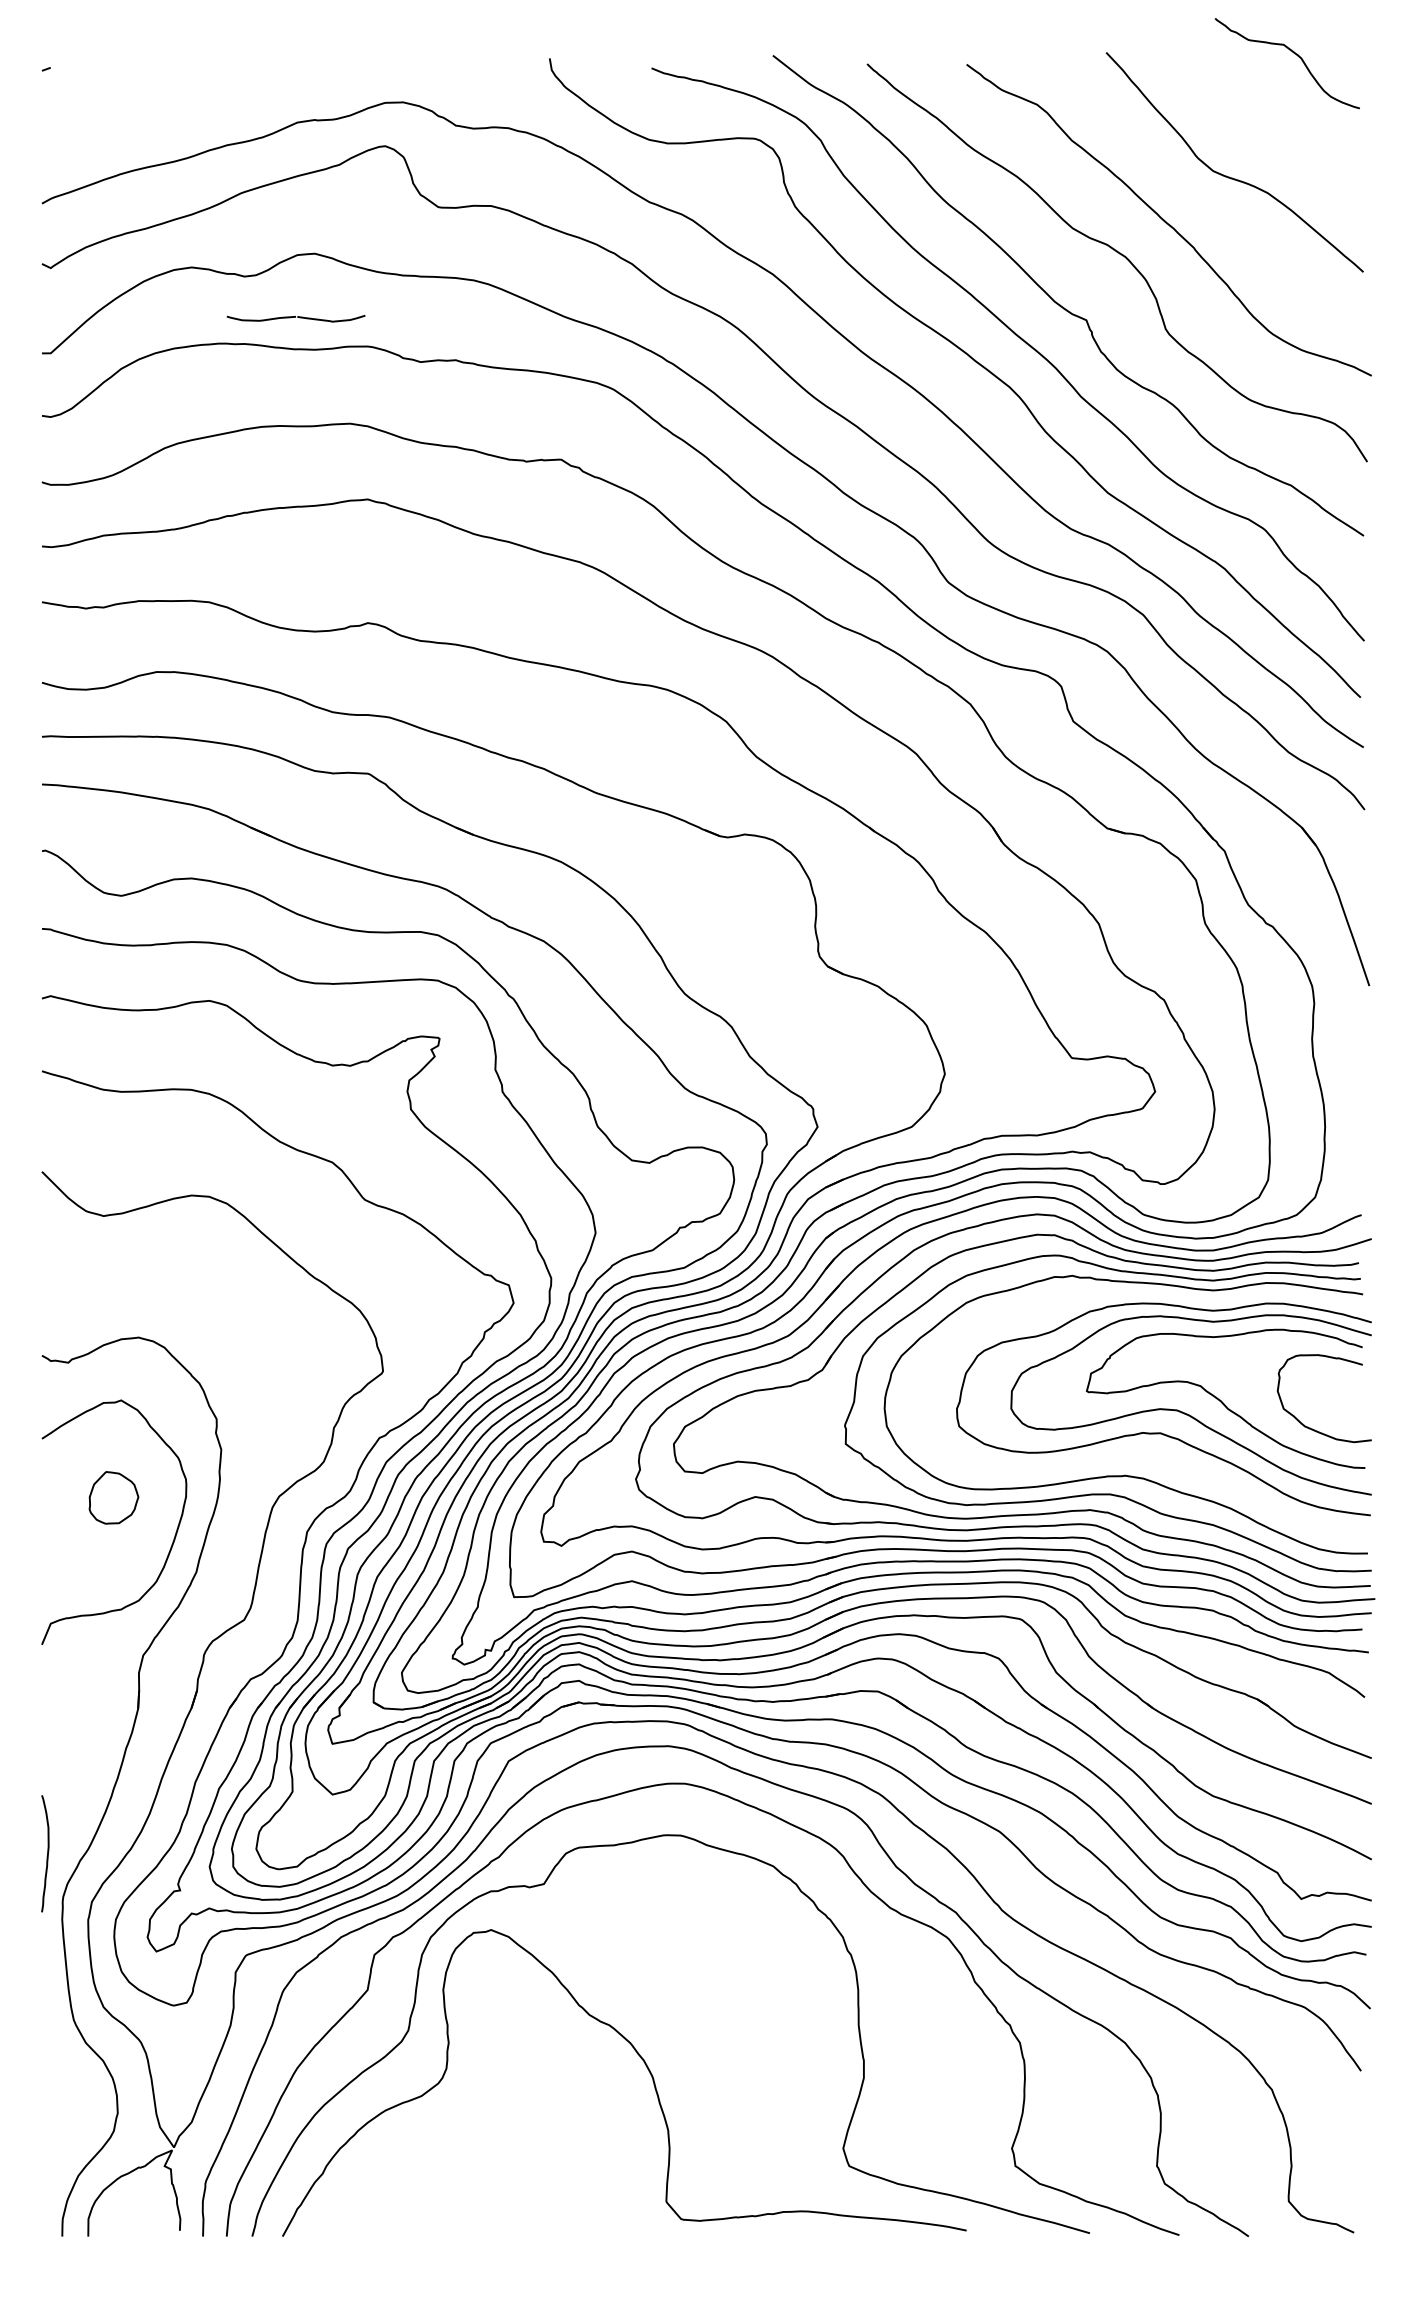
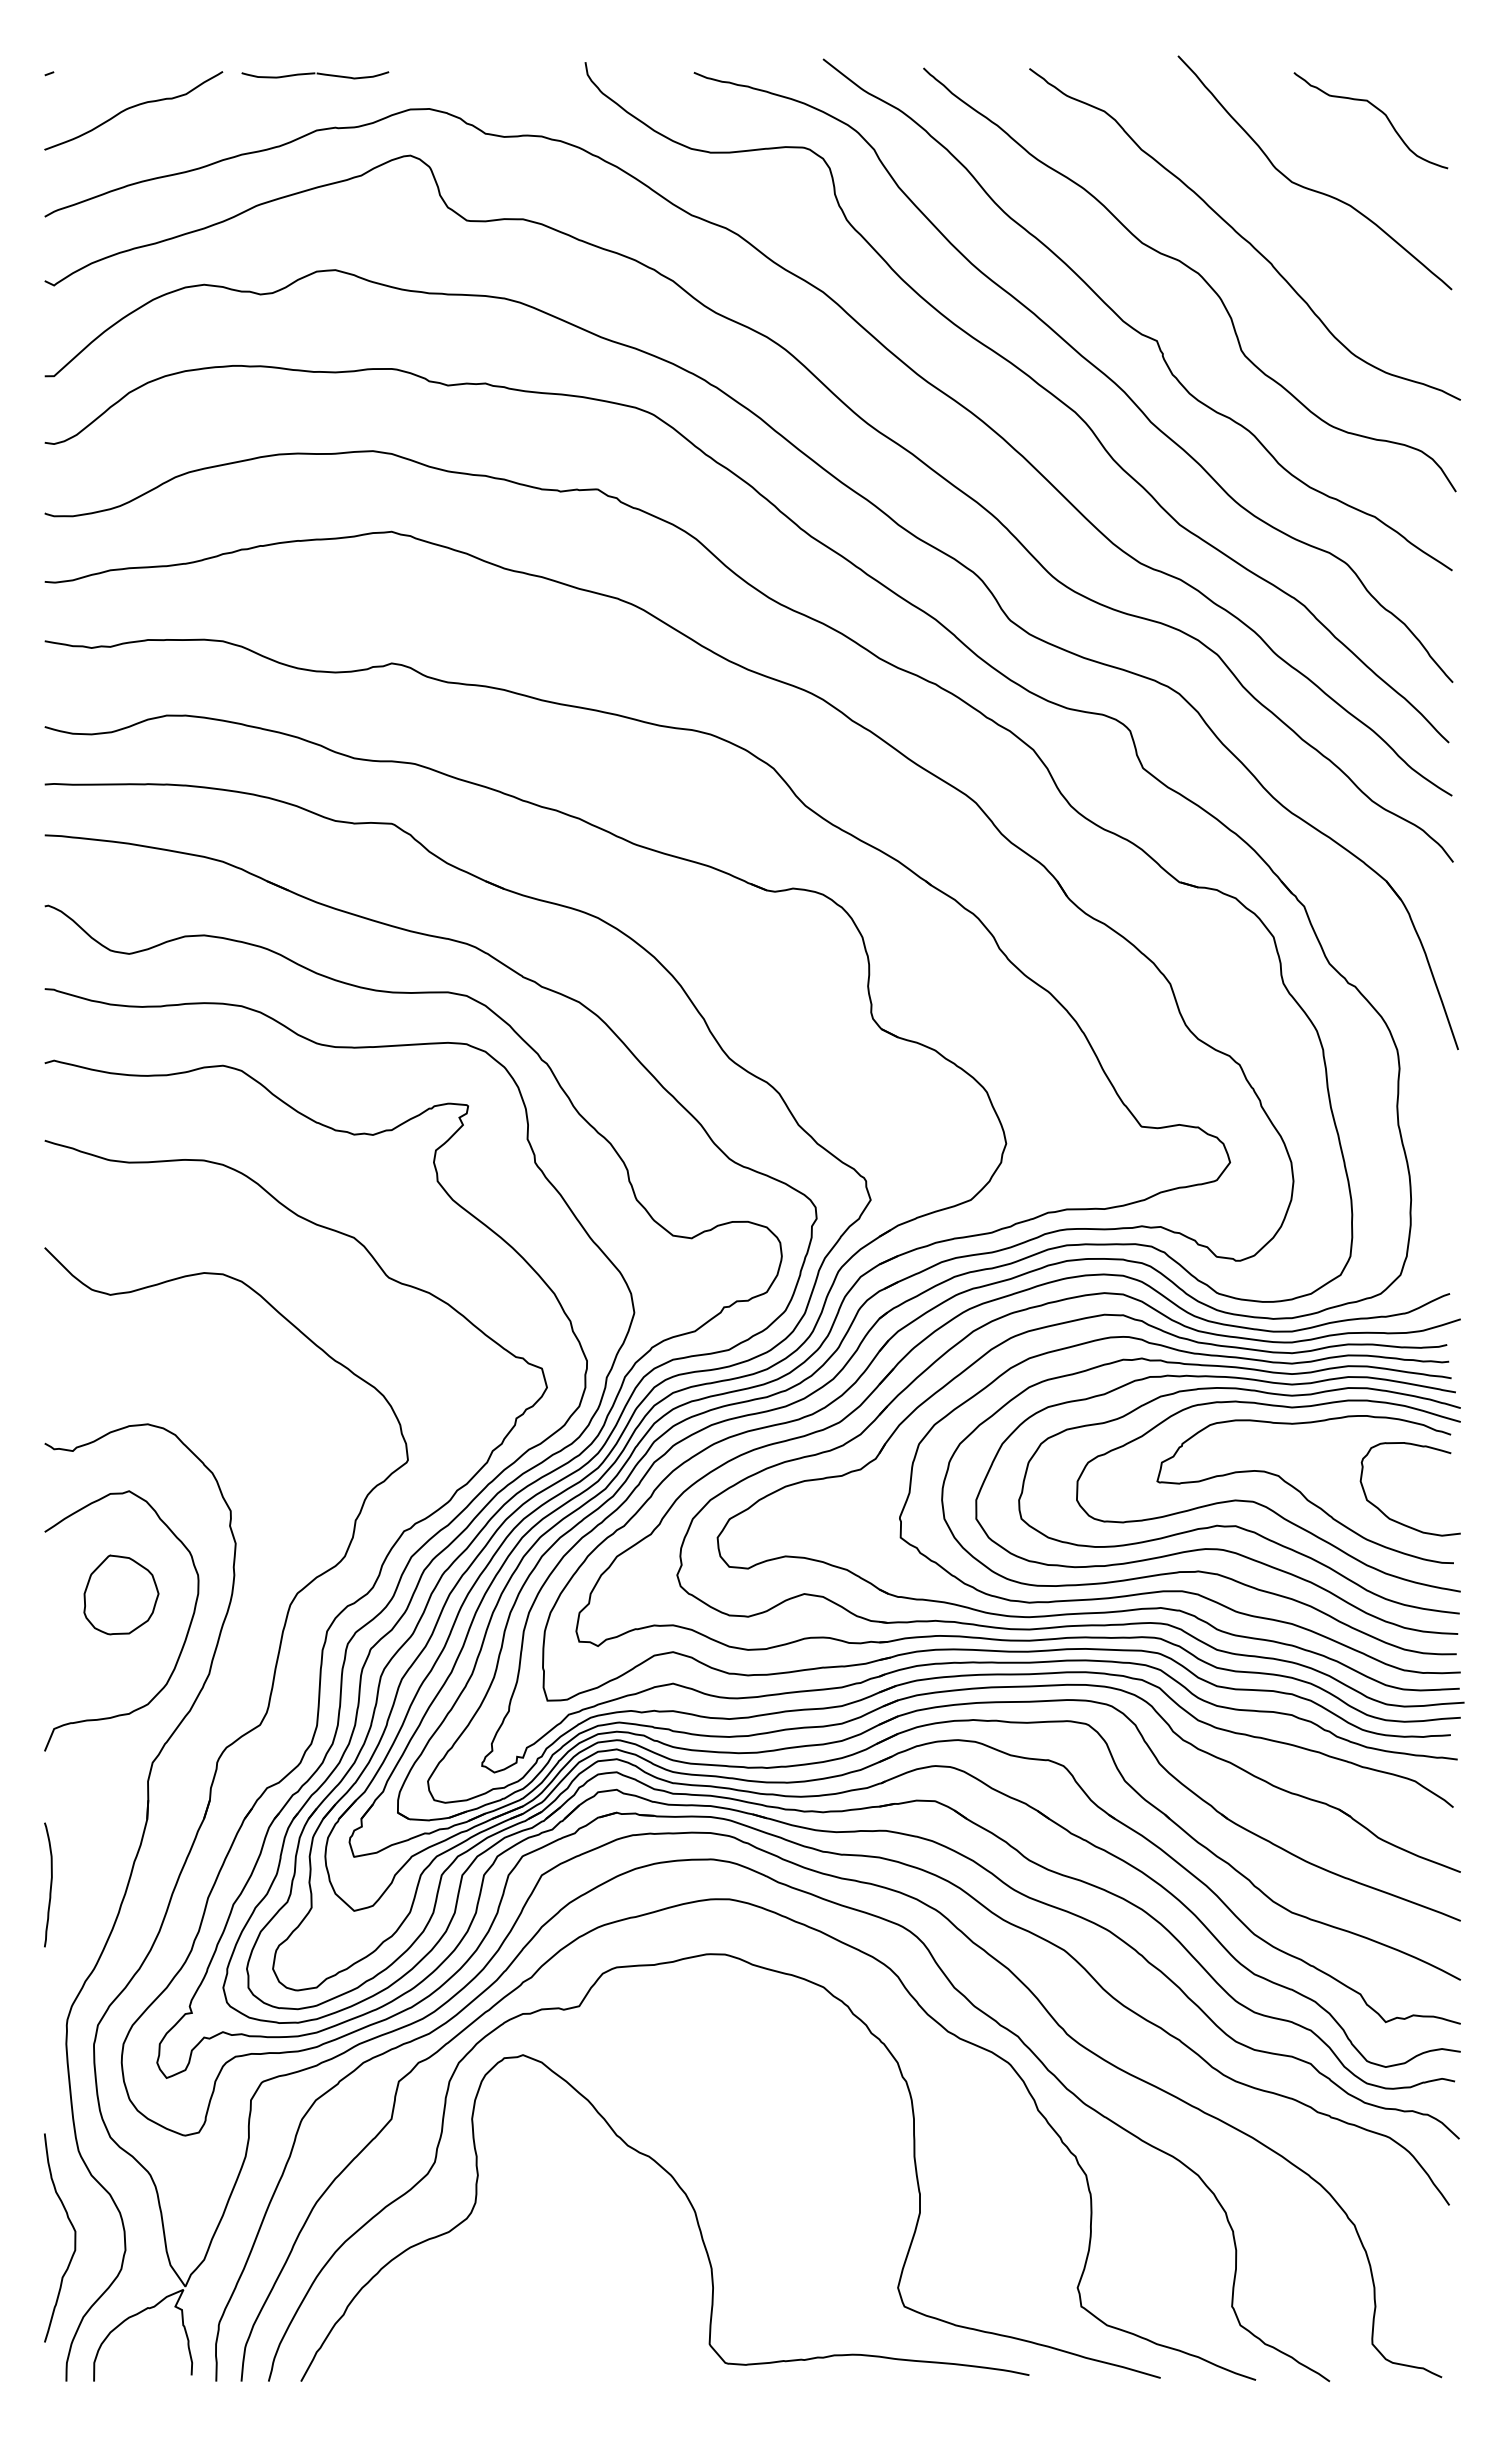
curve: (1295, 54) -> (1379, 111), moved
curve: (123, 101) -> (131, 108), added
part: (296, 318) -> (315, 75), moved
curve: (1142, 1454) -> (1216, 1548), added
part: (114, 1497) -> (121, 1594), size x1.43
curve: (47, 1853) -> (50, 1884), moved
curve: (69, 2101) -> (74, 2237), added

